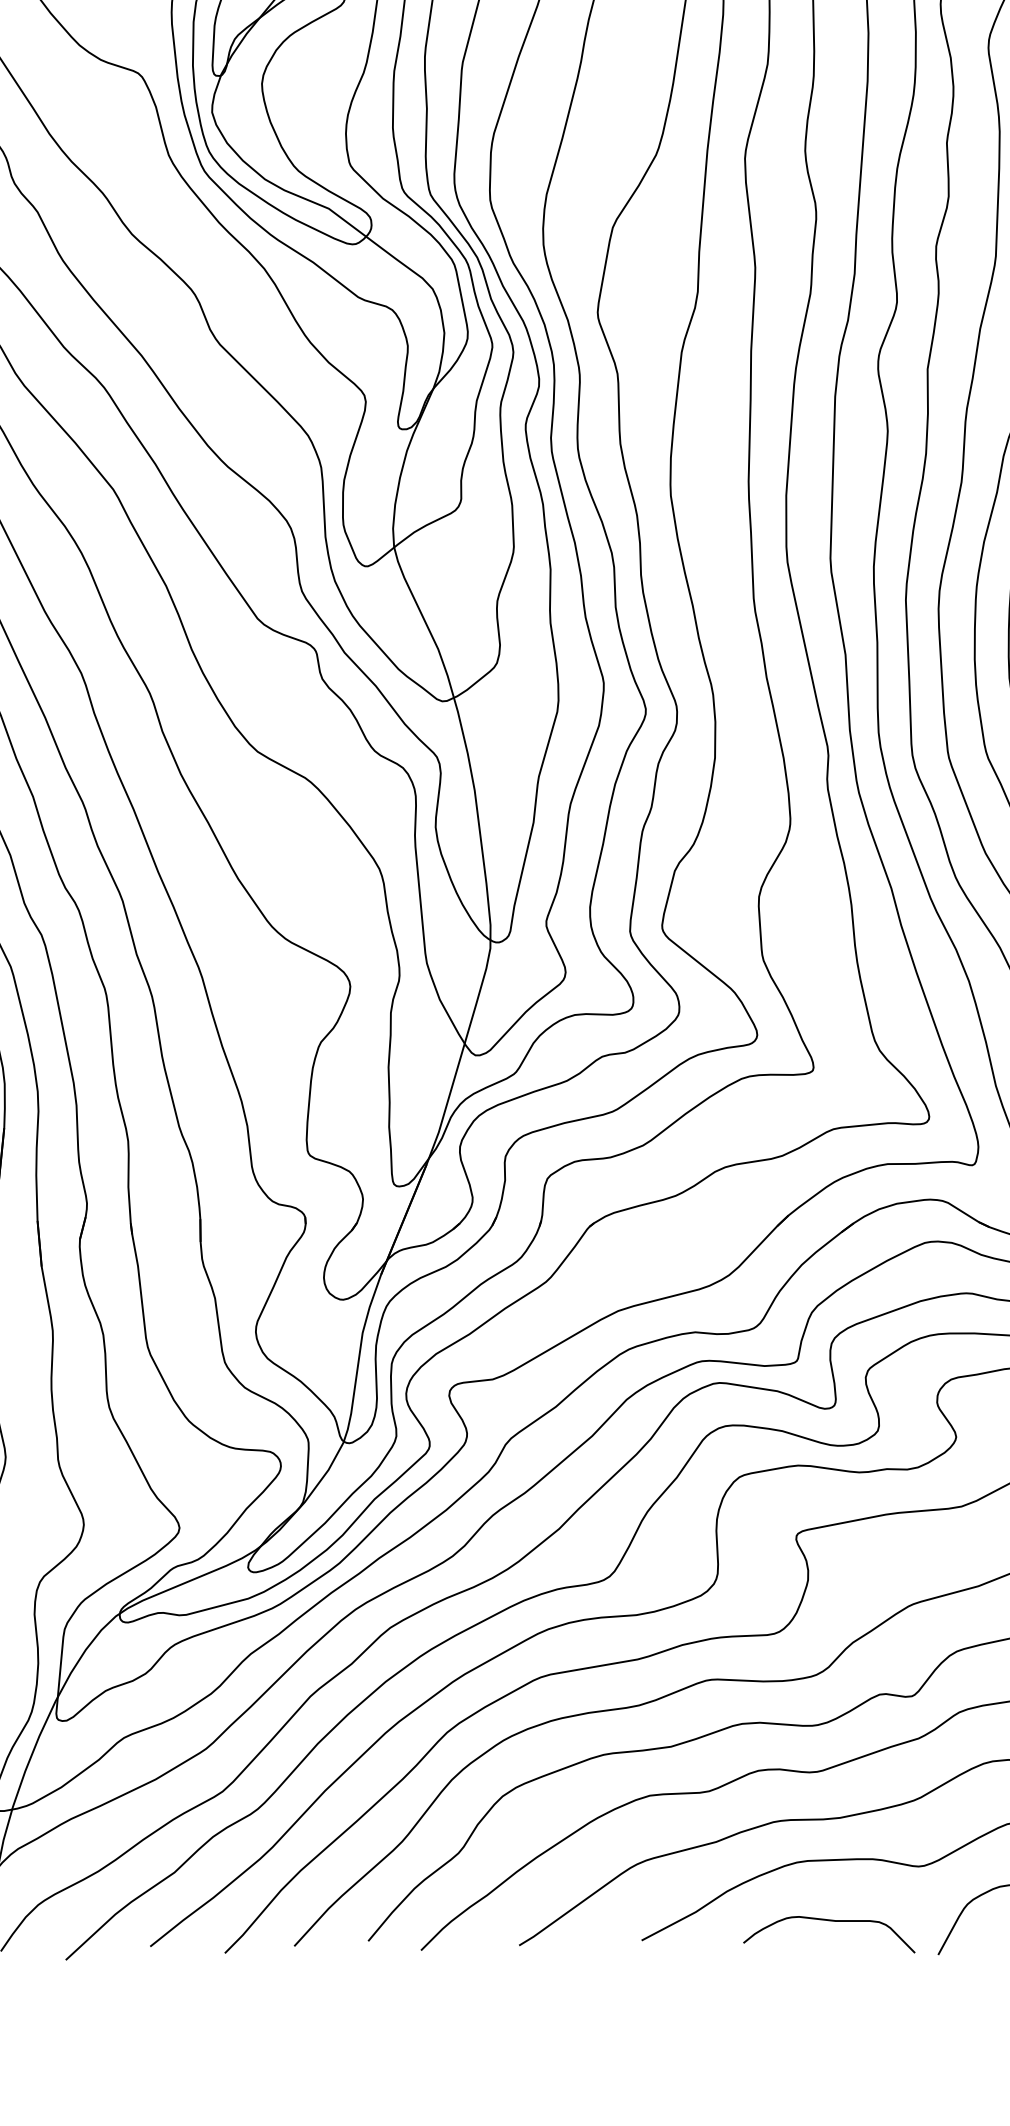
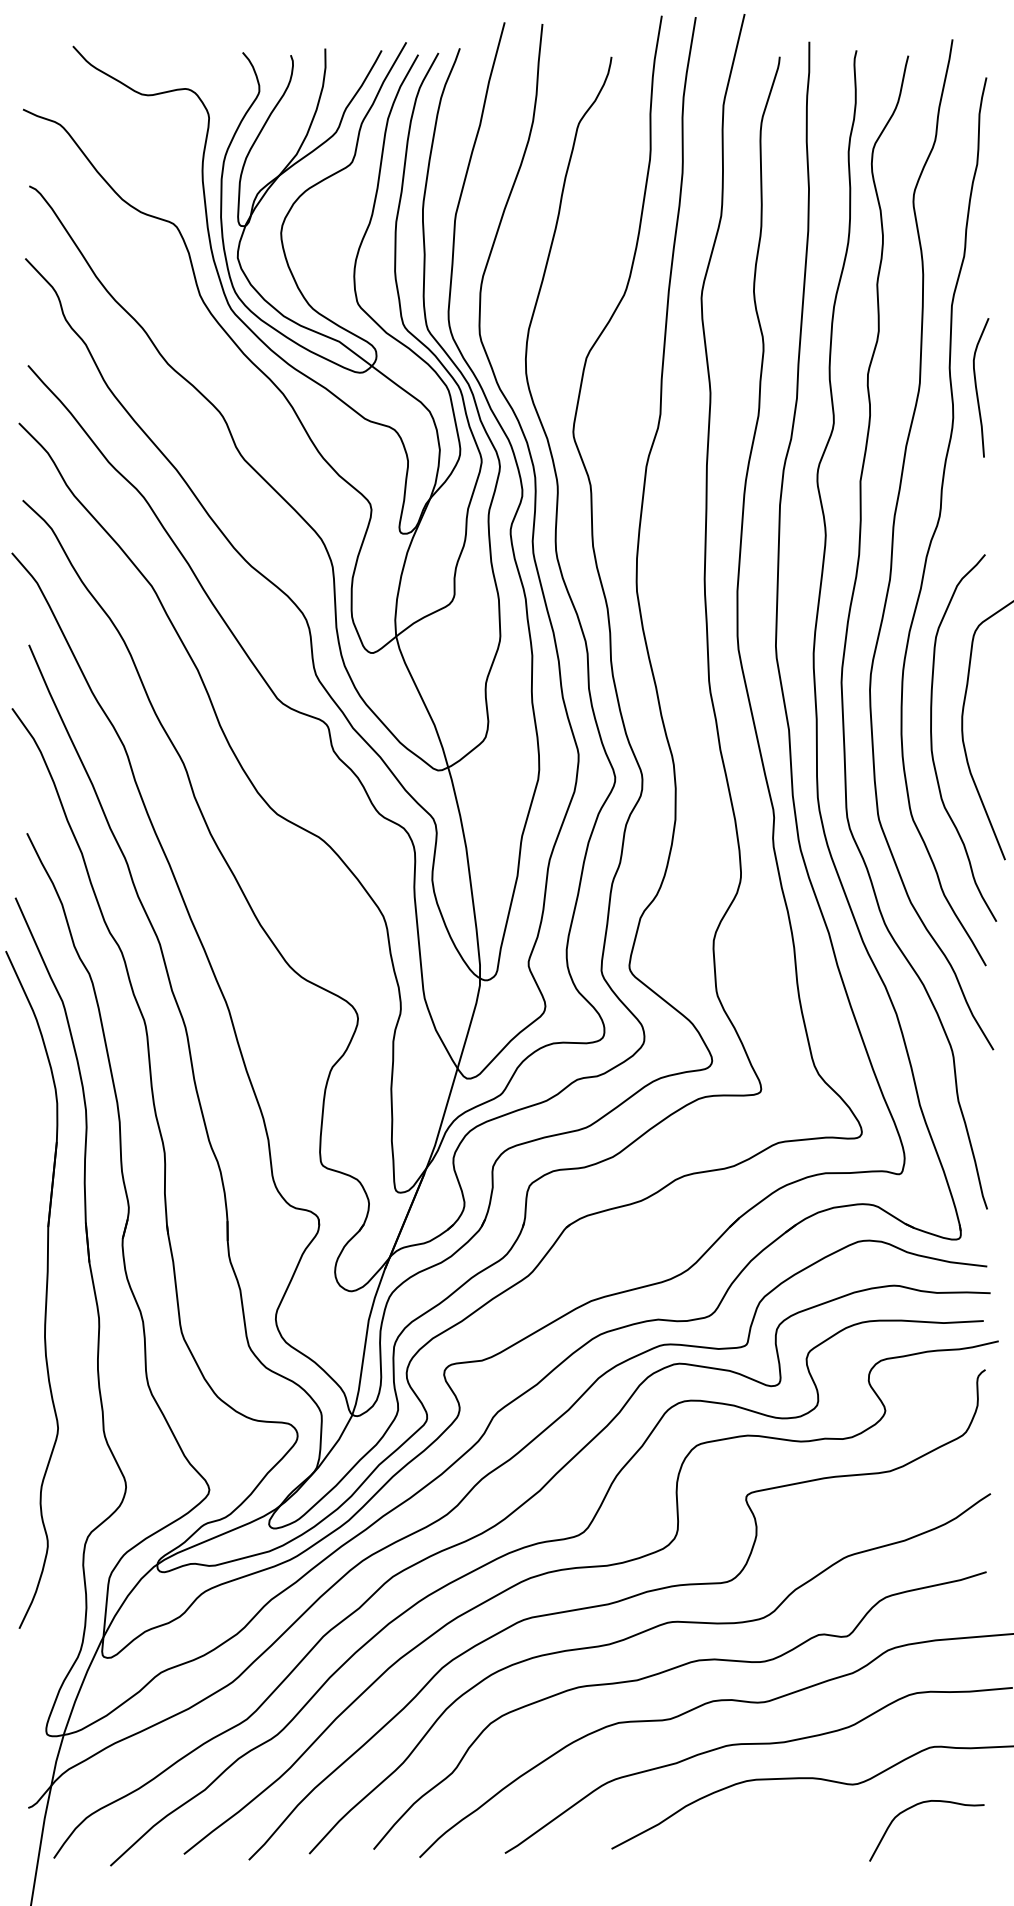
curve: (828, 1921) -> (774, 1832), removed

